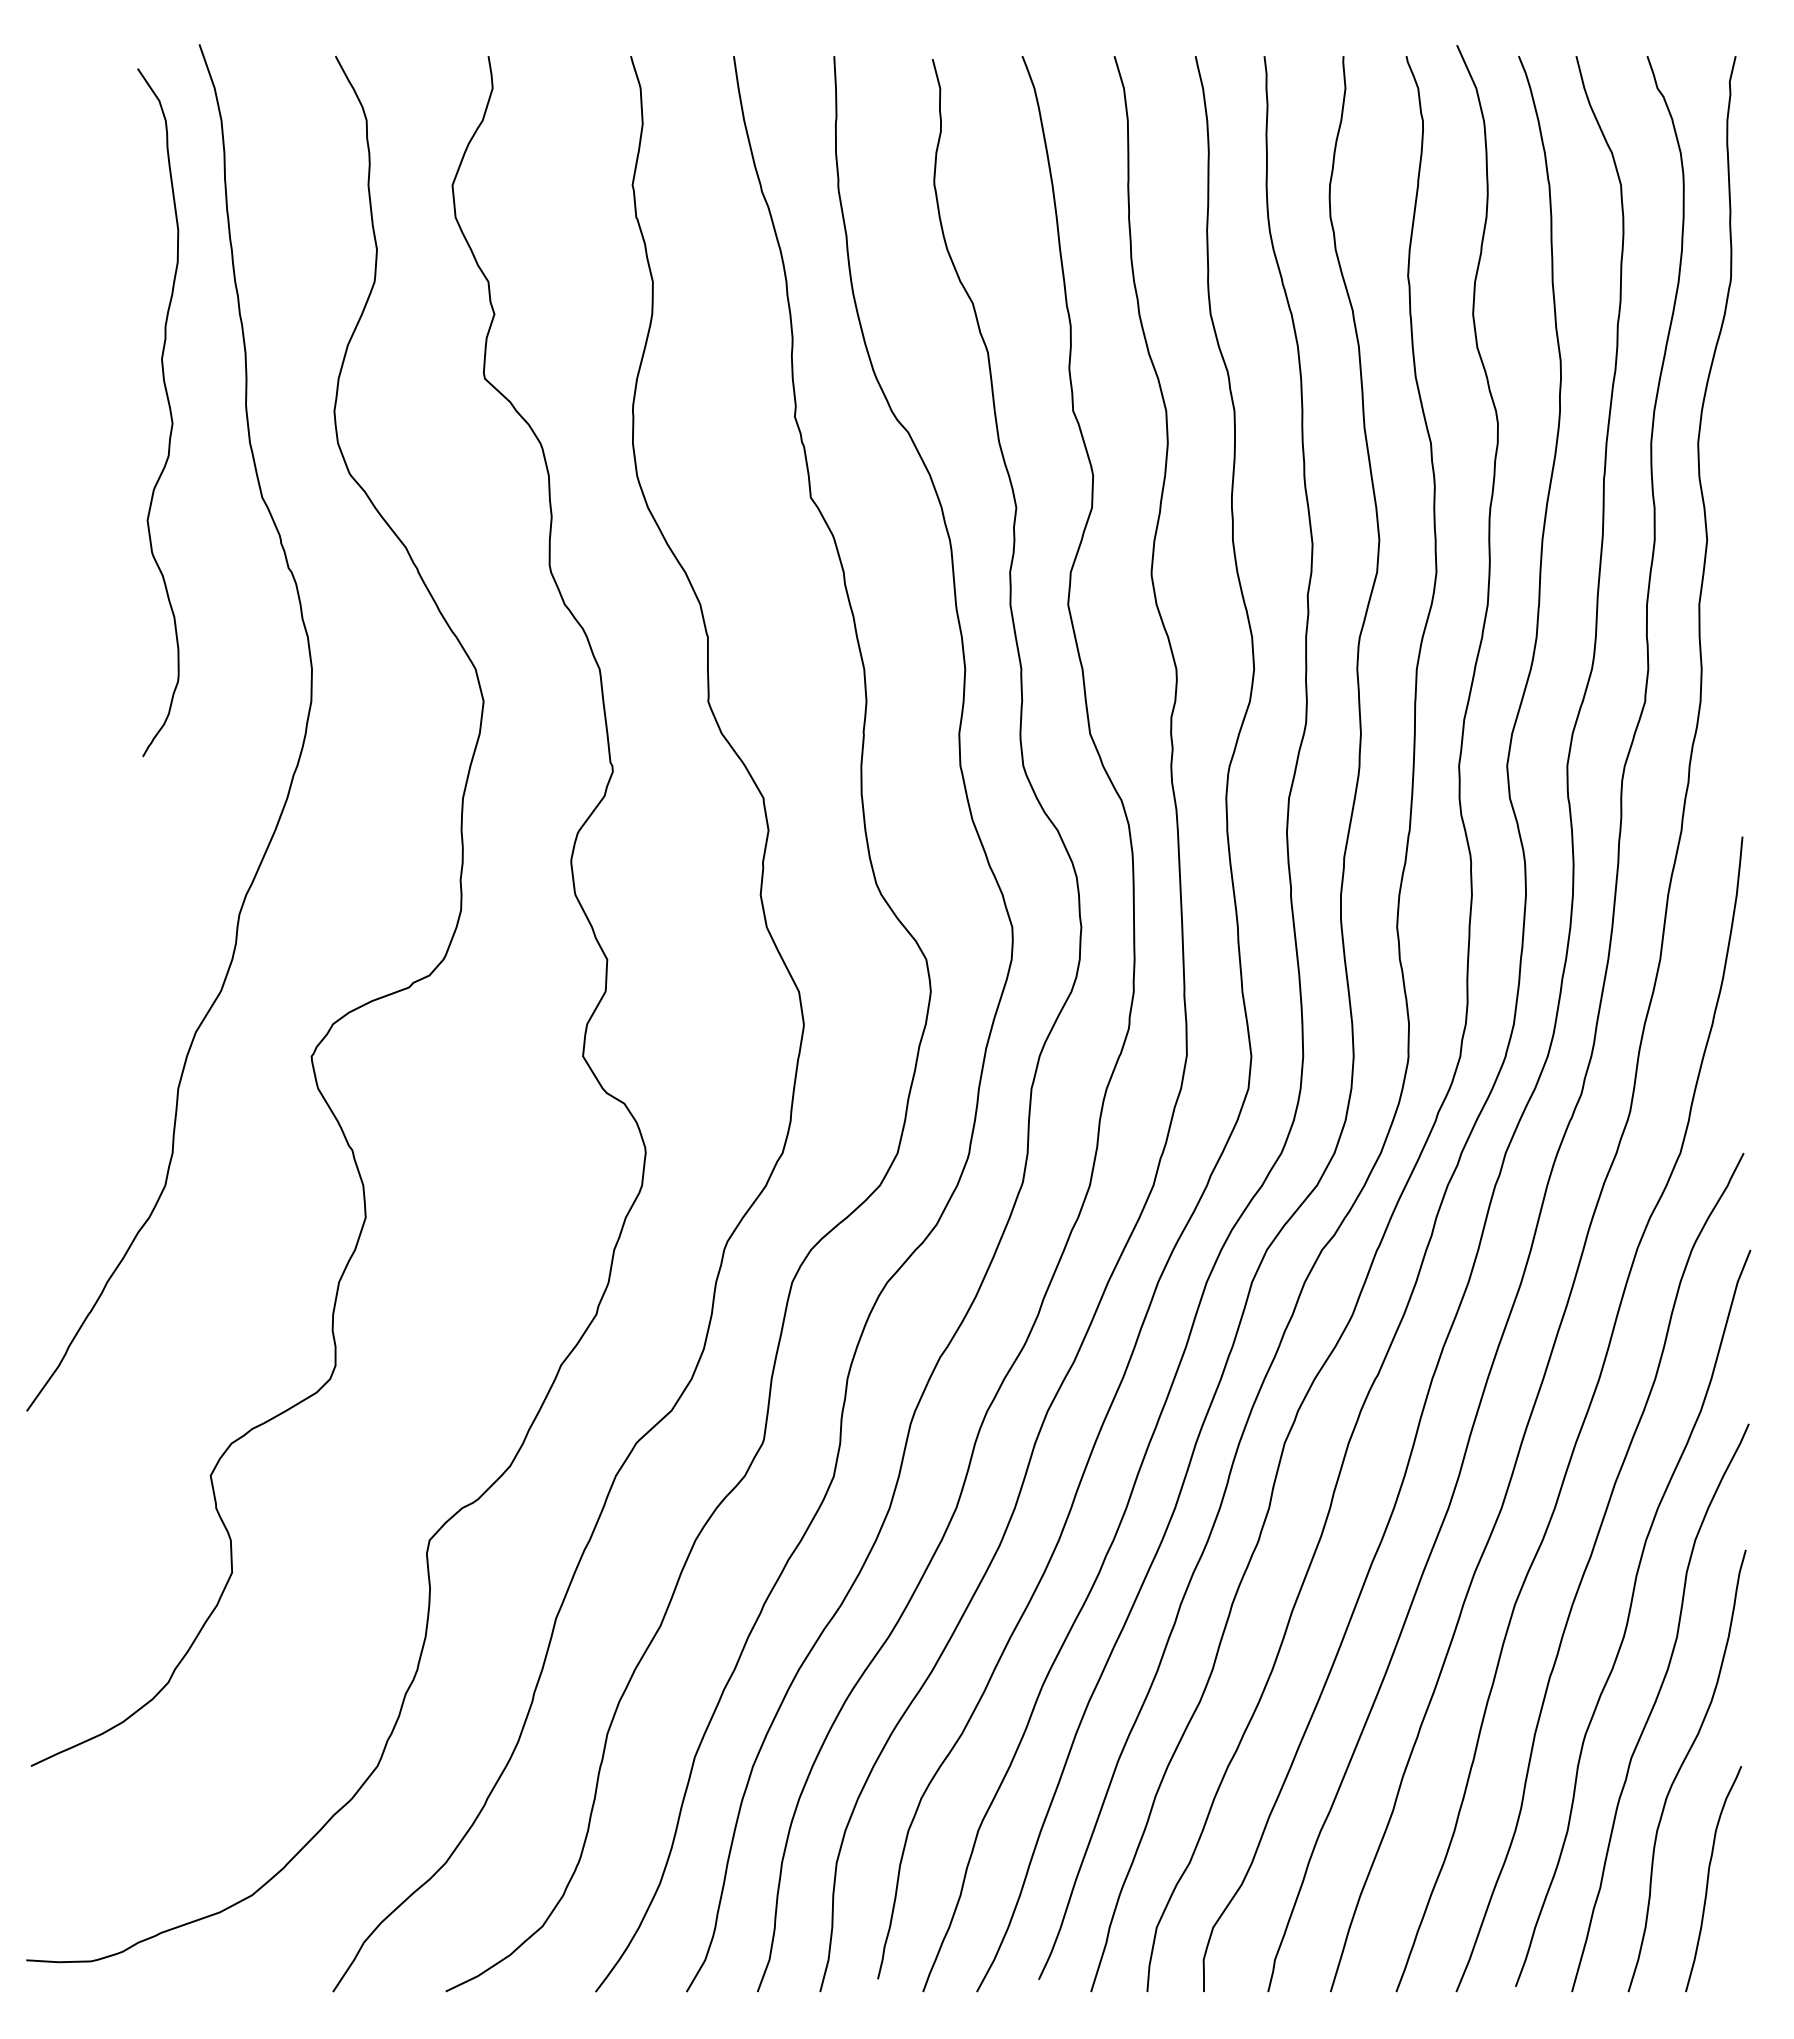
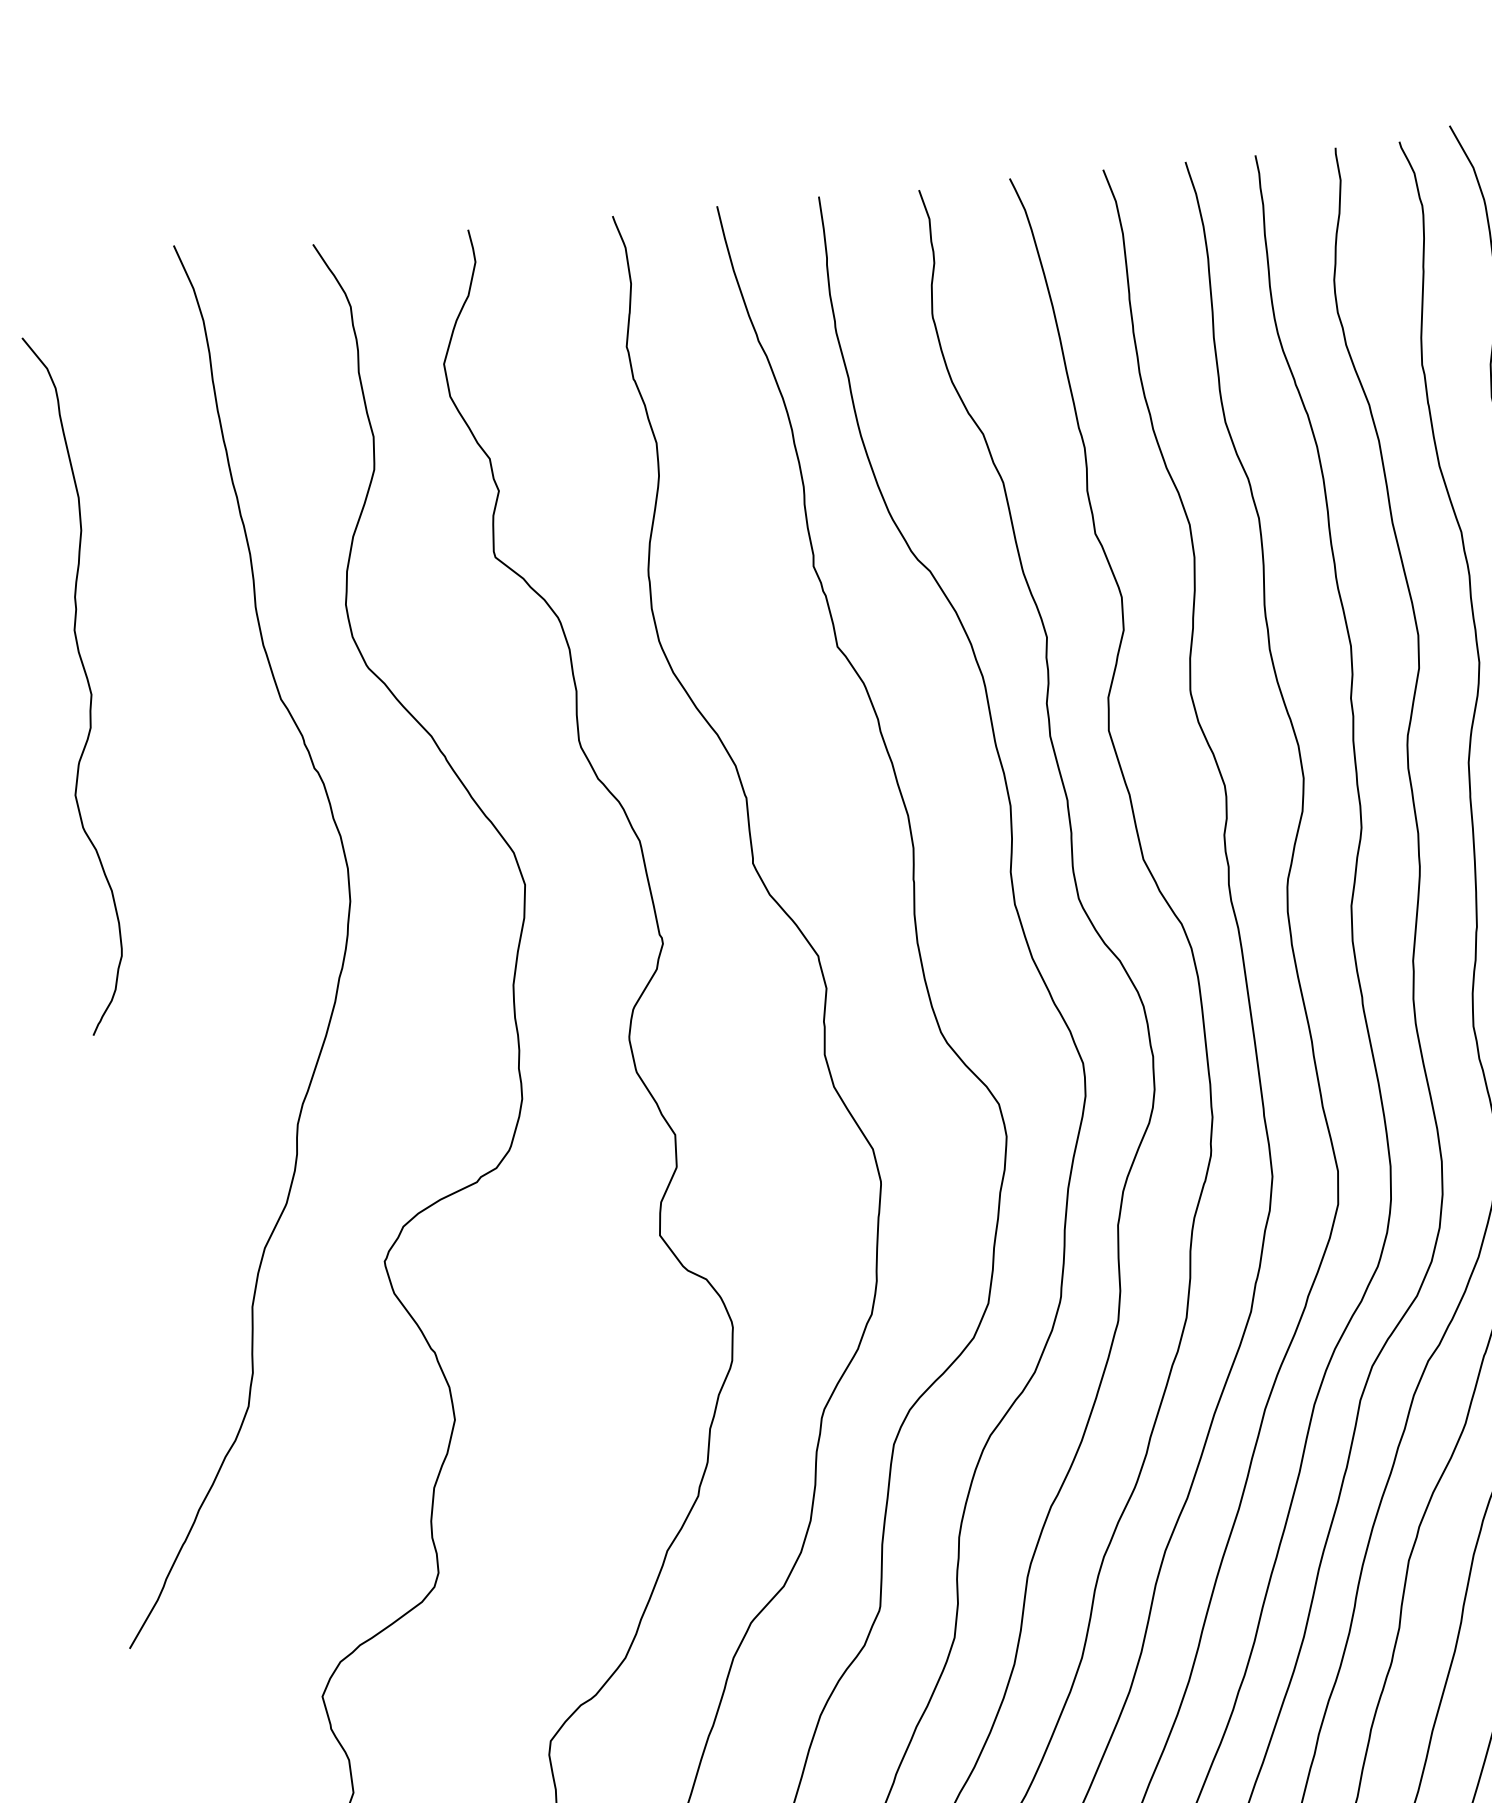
curve: (169, 412) -> (87, 683), moved

